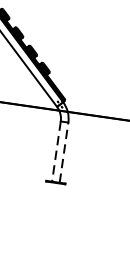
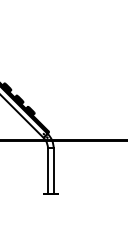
line: (55, 152) -> (47, 171), dashed -> solid
line: (63, 153) -> (53, 171), dashed -> solid

